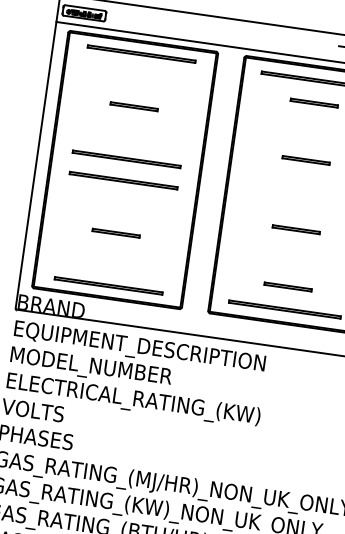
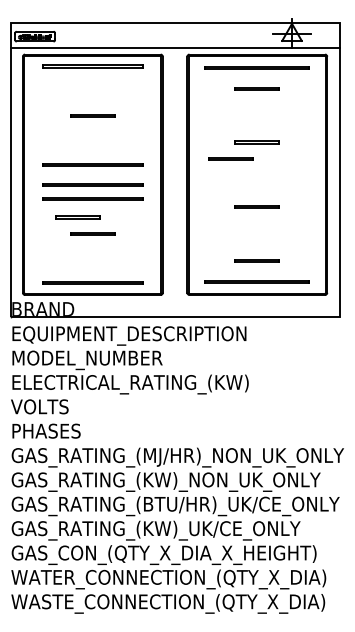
line: (274, 173) -> (230, 158), added
line: (121, 195) -> (92, 198), added
line: (102, 212) -> (77, 216), added

